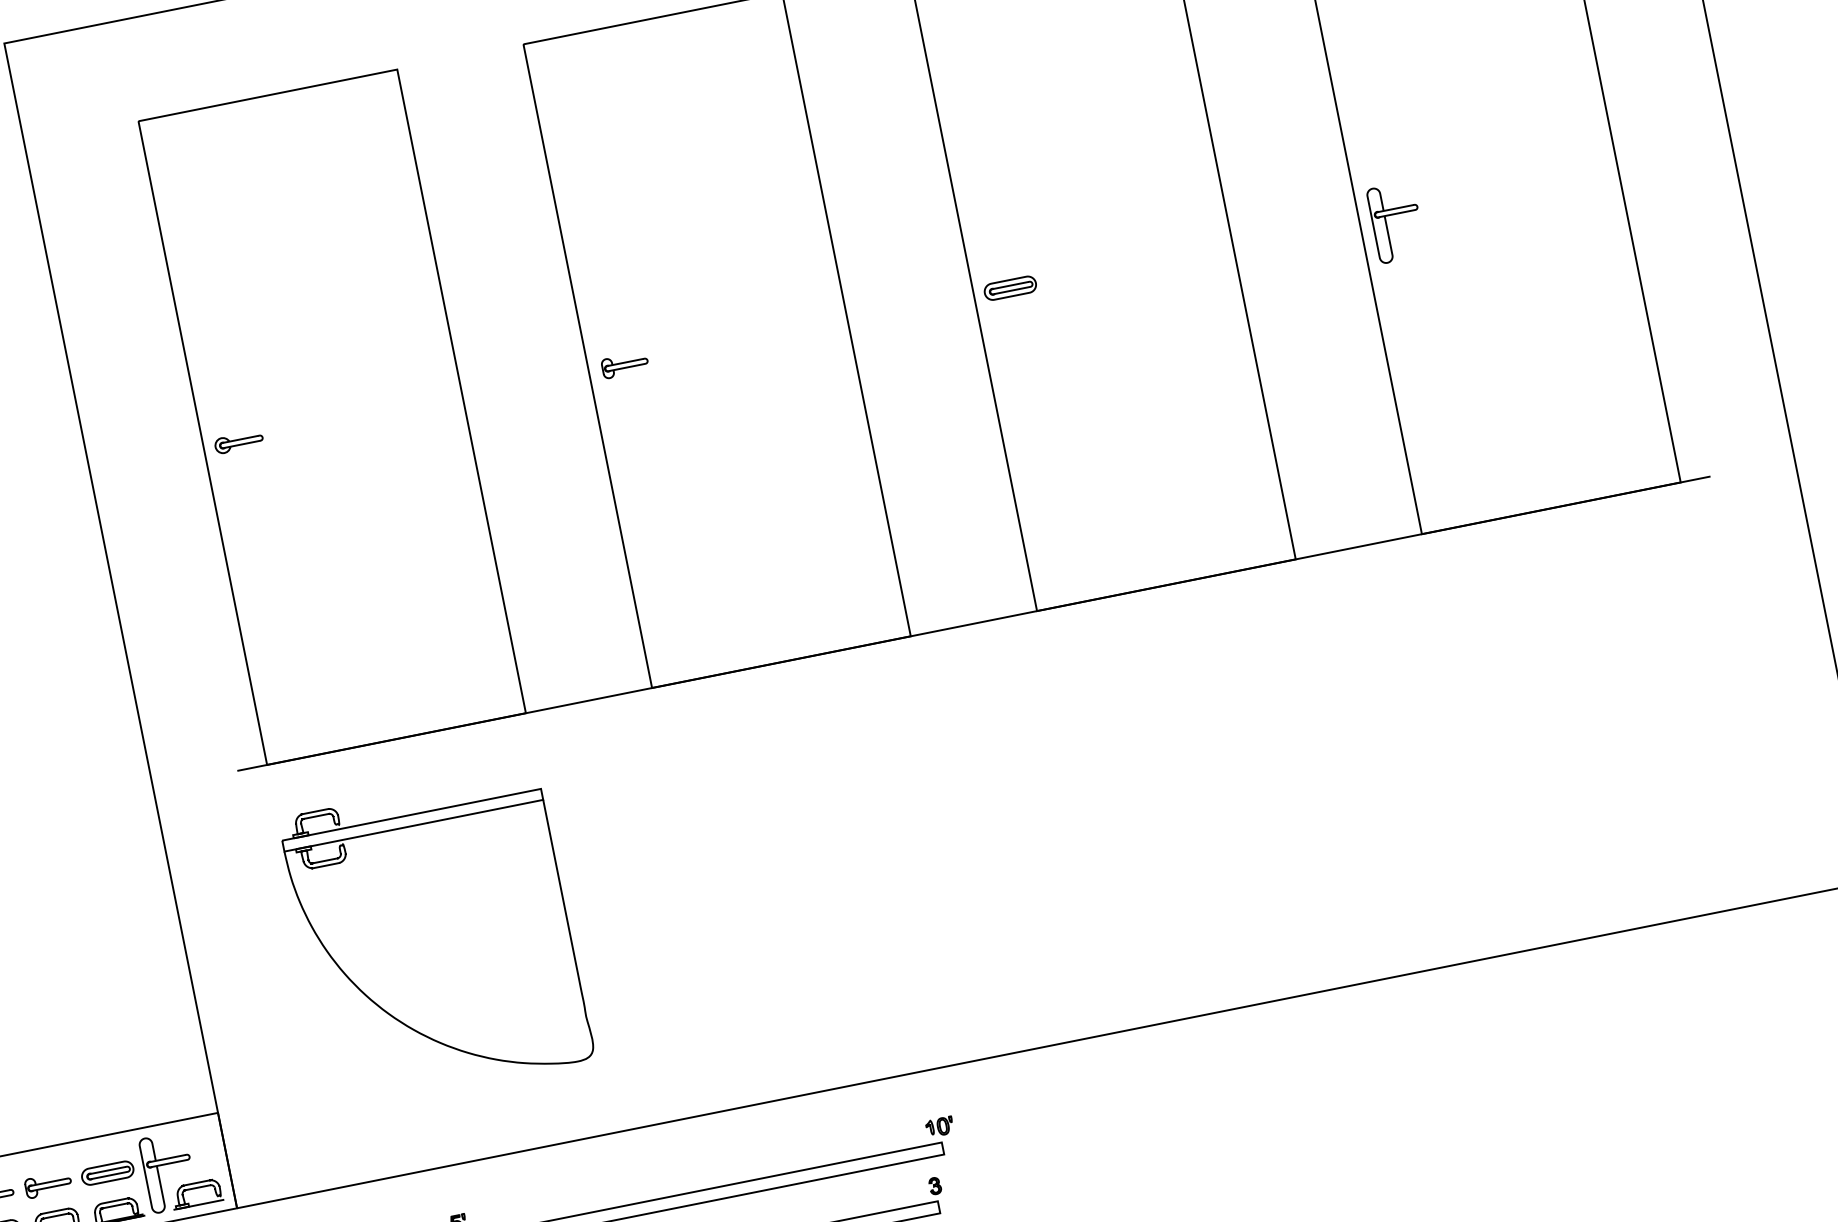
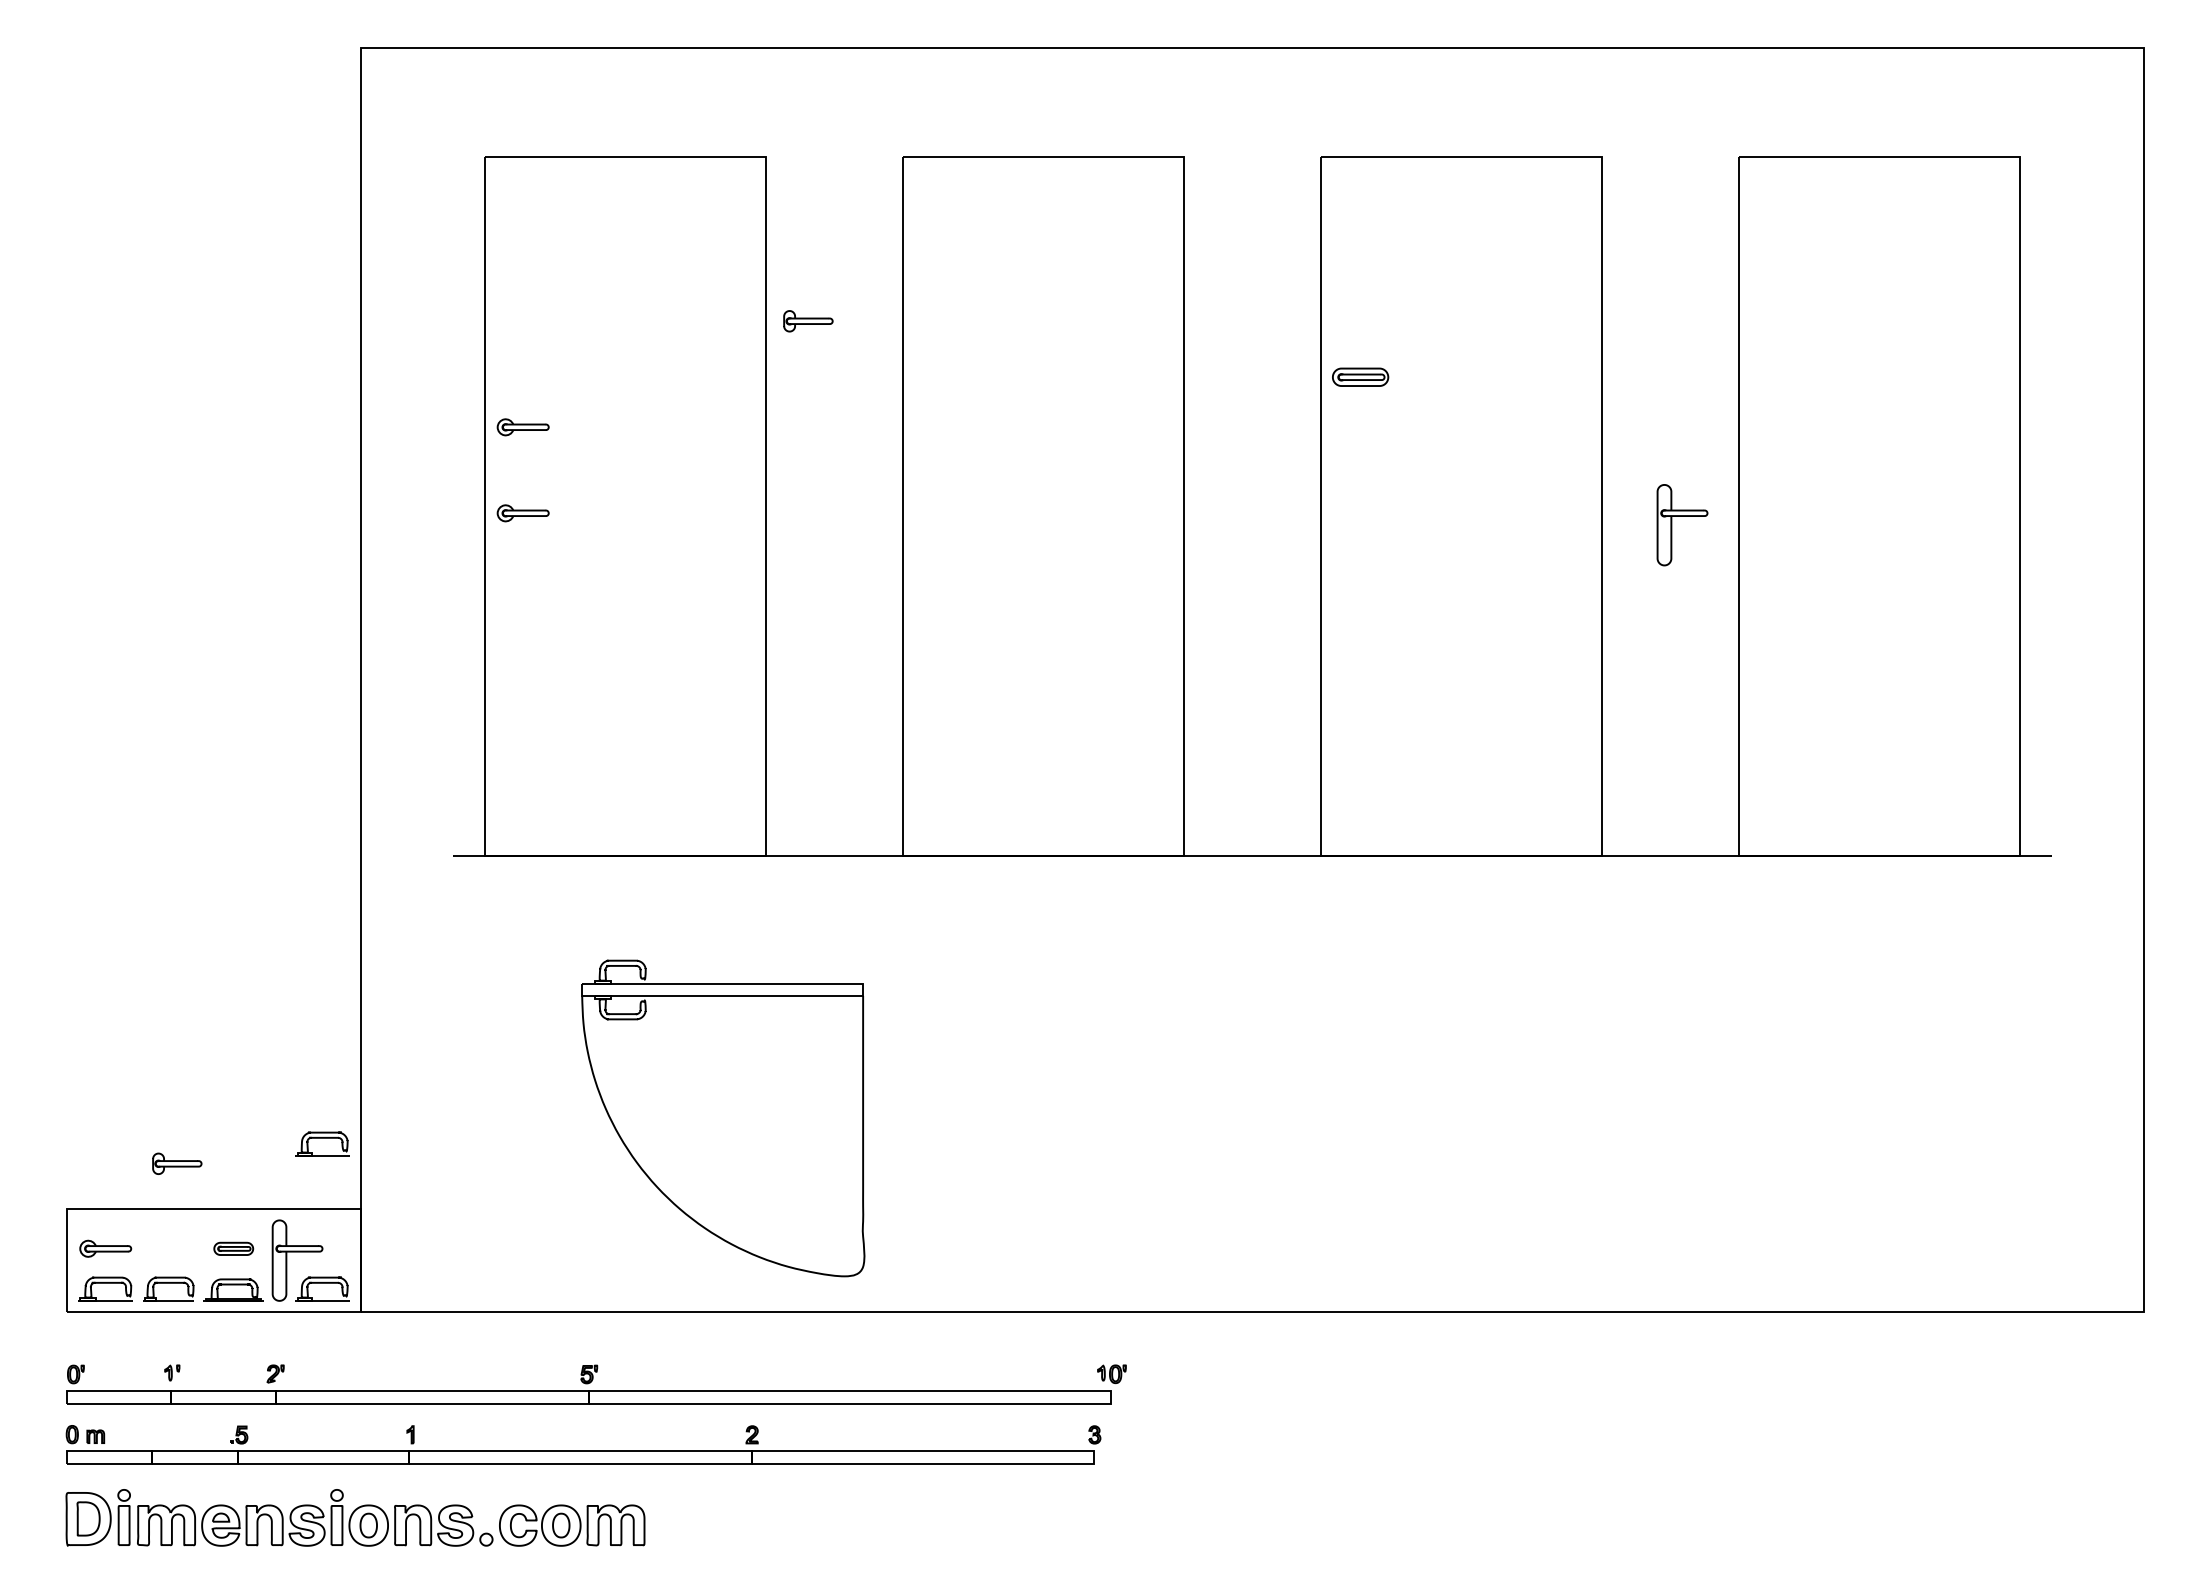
part: (1395, 214) -> (1682, 516), moved
part: (1010, 287) -> (1360, 376), moved
part: (222, 363) -> (522, 427), added
part: (625, 365) -> (808, 321), moved
part: (437, 938) -> (723, 1118), moved
part: (170, 1059) -> (322, 1143), added
part: (107, 1172) -> (233, 1248), size x0.7
part: (48, 1184) -> (177, 1163), moved

